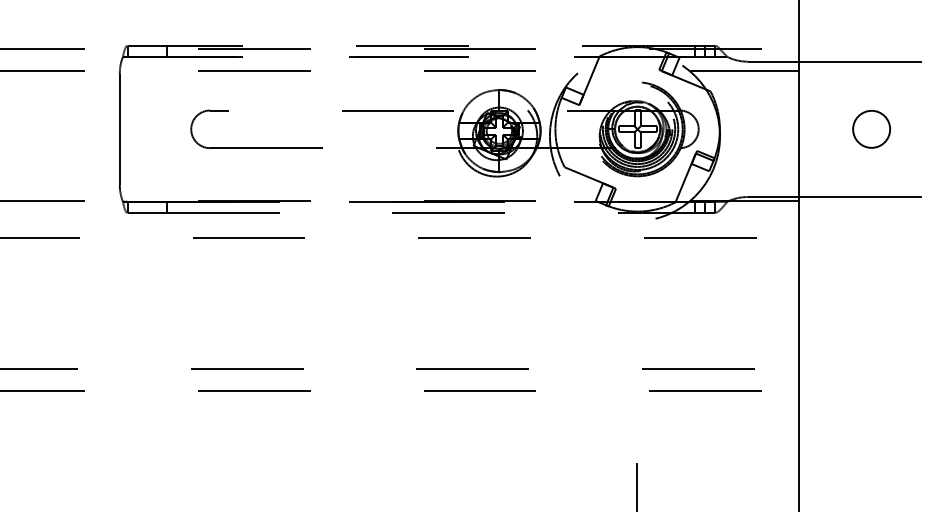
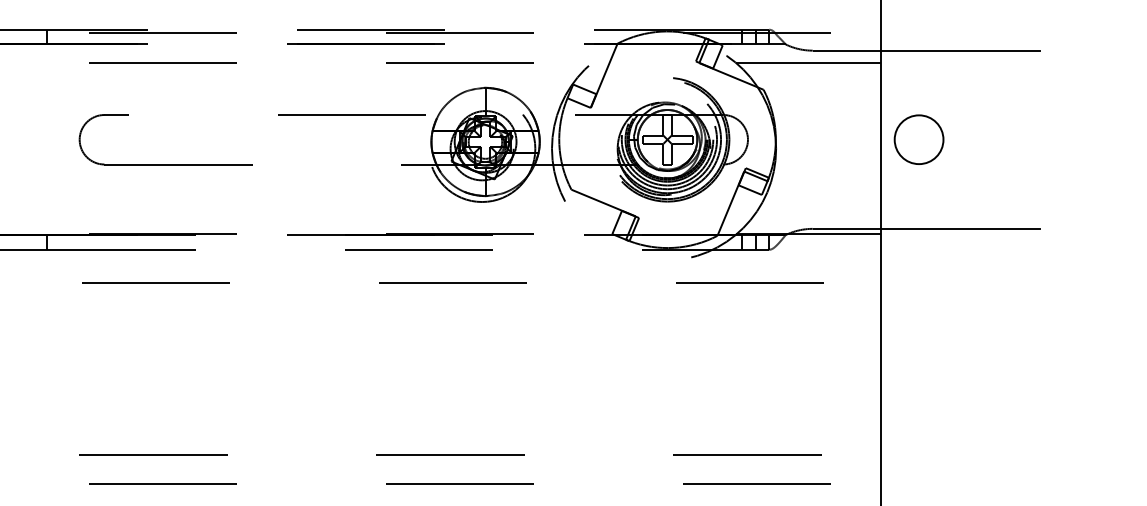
circle: (871, 128) -> (918, 138), moved

